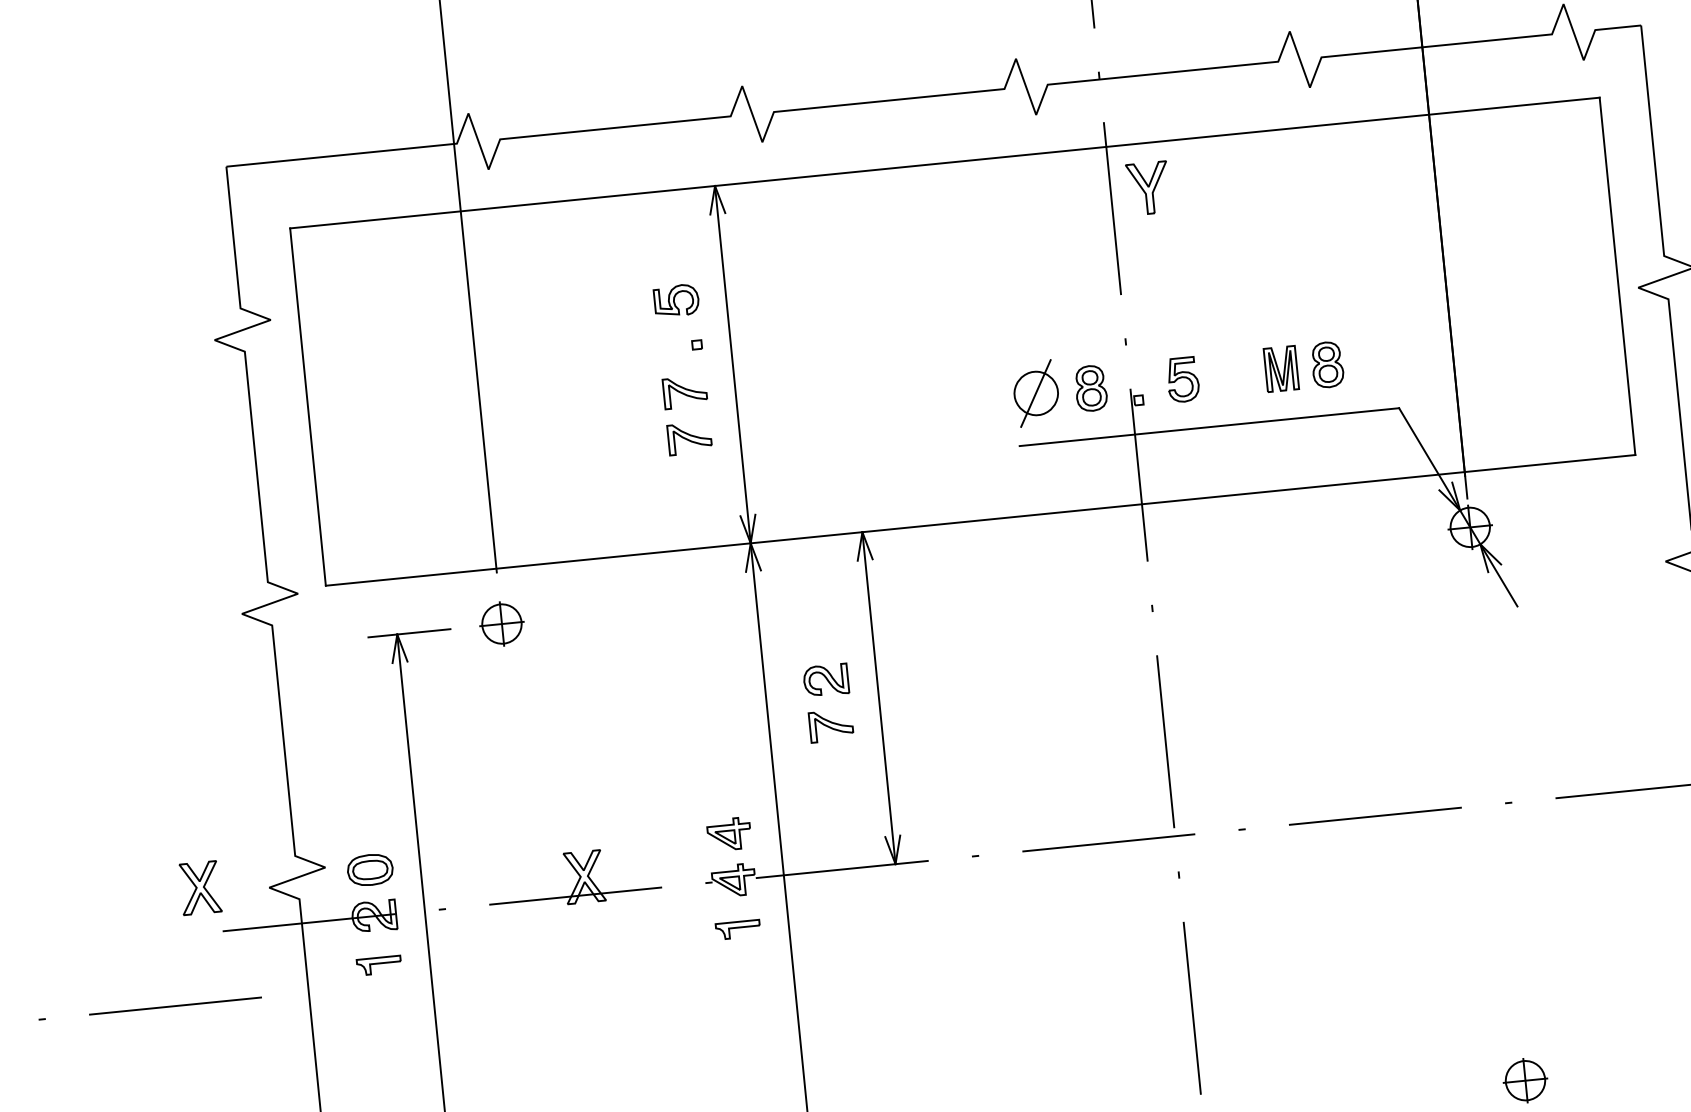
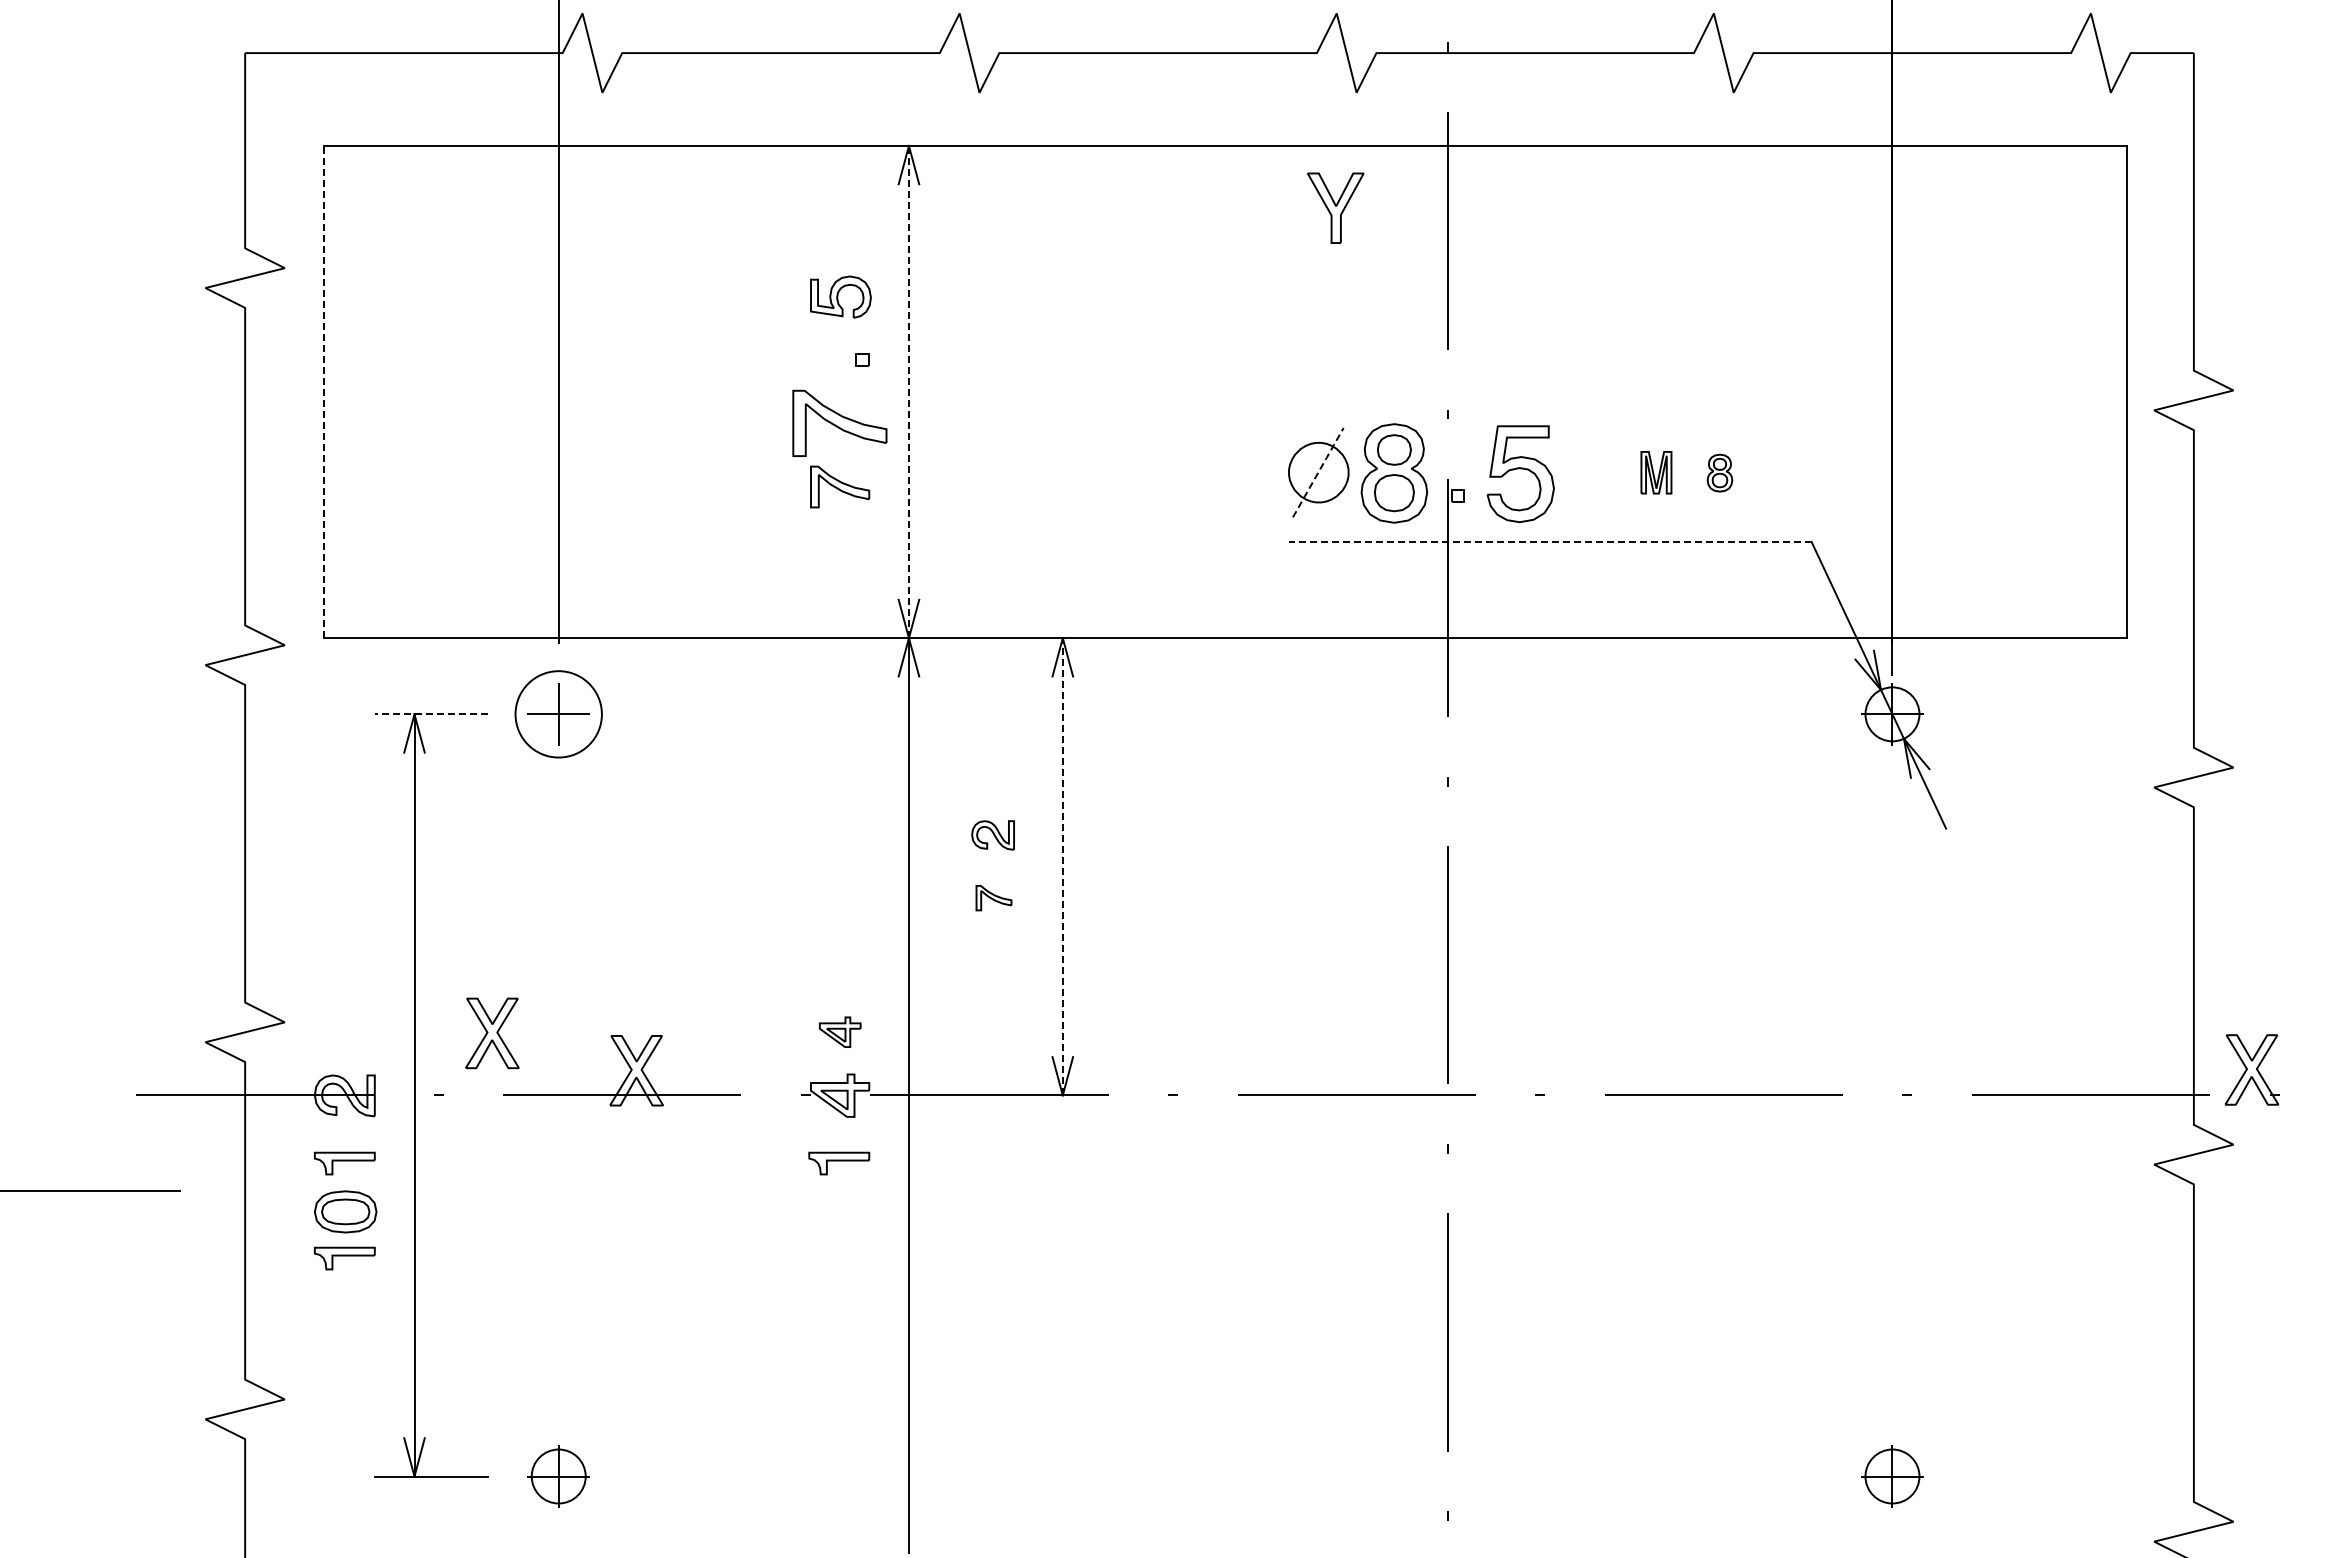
part: (1148, 187) -> (1335, 207), moved
line: (732, 364) -> (908, 391), solid -> dashed
part: (1327, 364) -> (1719, 472), size x0.6
part: (1281, 368) -> (1656, 472), size x0.7
part: (1182, 379) -> (1520, 473), size x1.6
part: (1090, 387) -> (1393, 472), size x1.6
part: (685, 392) -> (840, 423), size x1.6
line: (1035, 392) -> (1318, 471), solid -> dashed
line: (307, 406) -> (323, 391), solid -> dashed
line: (1208, 427) -> (1549, 542), solid -> dashed
circle: (501, 624) -> (558, 714), size x1.6
line: (408, 633) -> (430, 714), solid -> dashed
part: (825, 680) -> (992, 835), size x0.7
line: (878, 697) -> (1062, 866), solid -> dashed
part: (830, 725) -> (993, 897), size x0.6
part: (729, 834) -> (840, 1032), size x0.7
part: (370, 869) -> (345, 1211), moved
part: (200, 888) -> (492, 1033), moved
part: (385, 1034) -> (344, 1258), added

